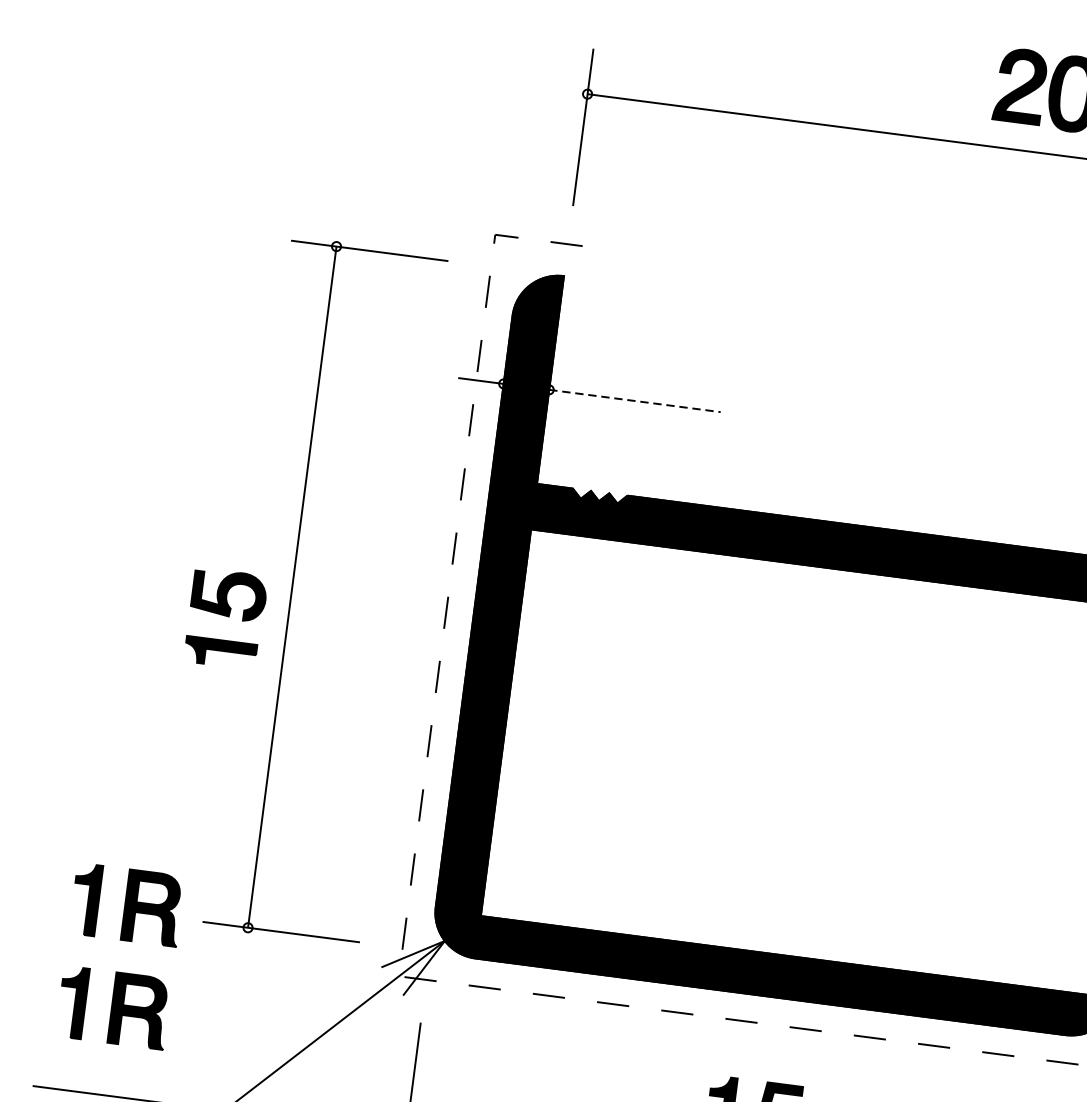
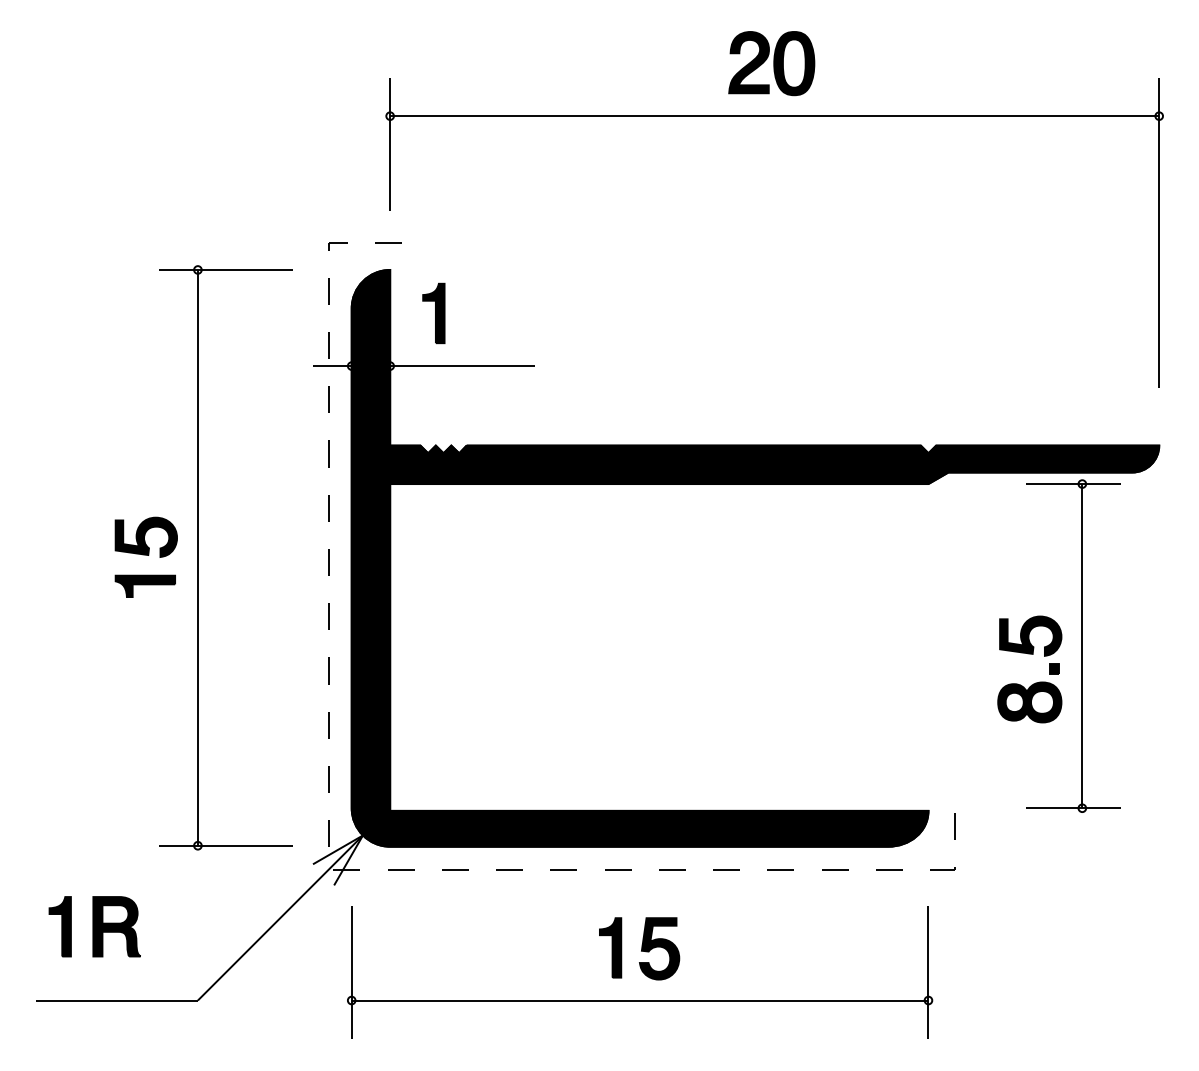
part: (608, 334) -> (433, 313), added
line: (635, 401) -> (463, 366), dashed -> solid
part: (225, 617) -> (145, 556), moved
part: (126, 904) -> (94, 839), removed

